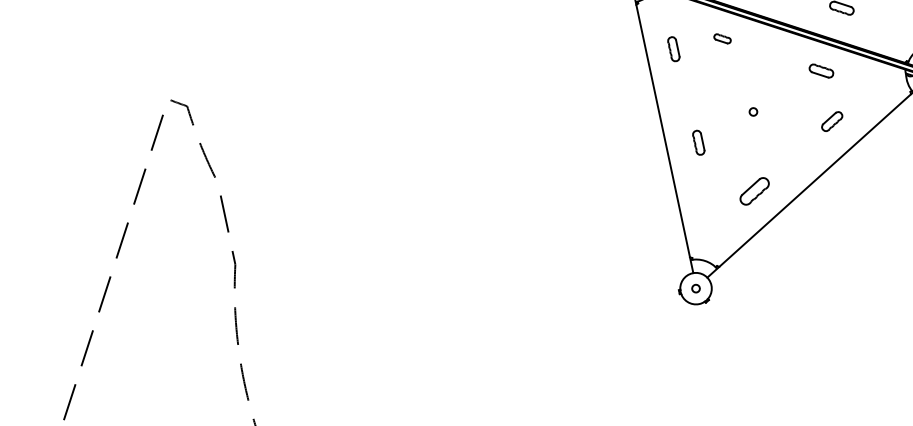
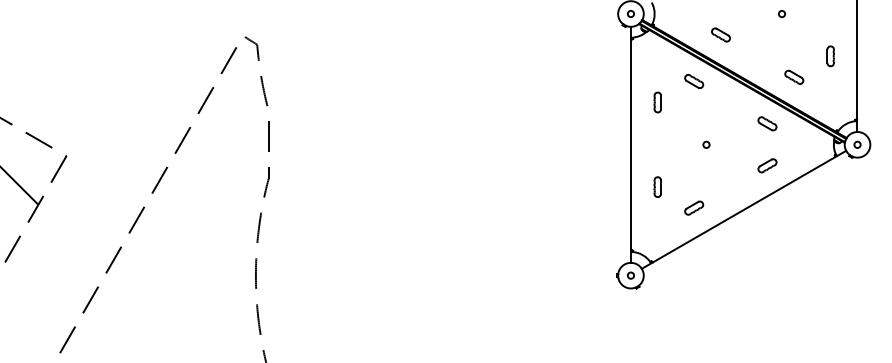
part: (722, 38) -> (694, 81), size x1.43
part: (673, 49) -> (657, 102), moved
part: (698, 142) -> (657, 186), moved
part: (755, 190) -> (694, 207), size x0.71

